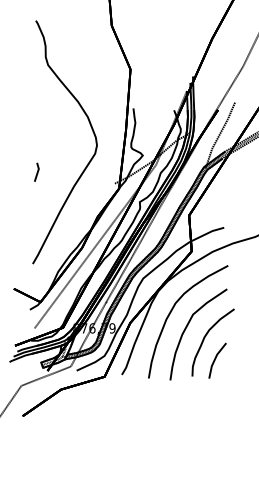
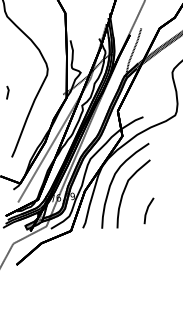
curve: (204, 340) -> (138, 197), removed

